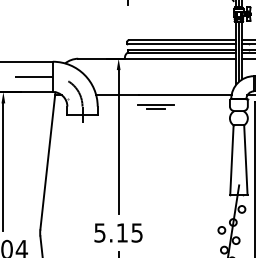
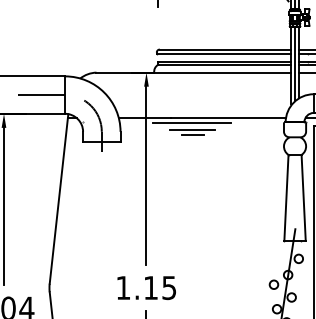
line: (155, 99) -> (191, 123), added
text: (99, 232) -> (122, 287), 5.15 -> 1.15

